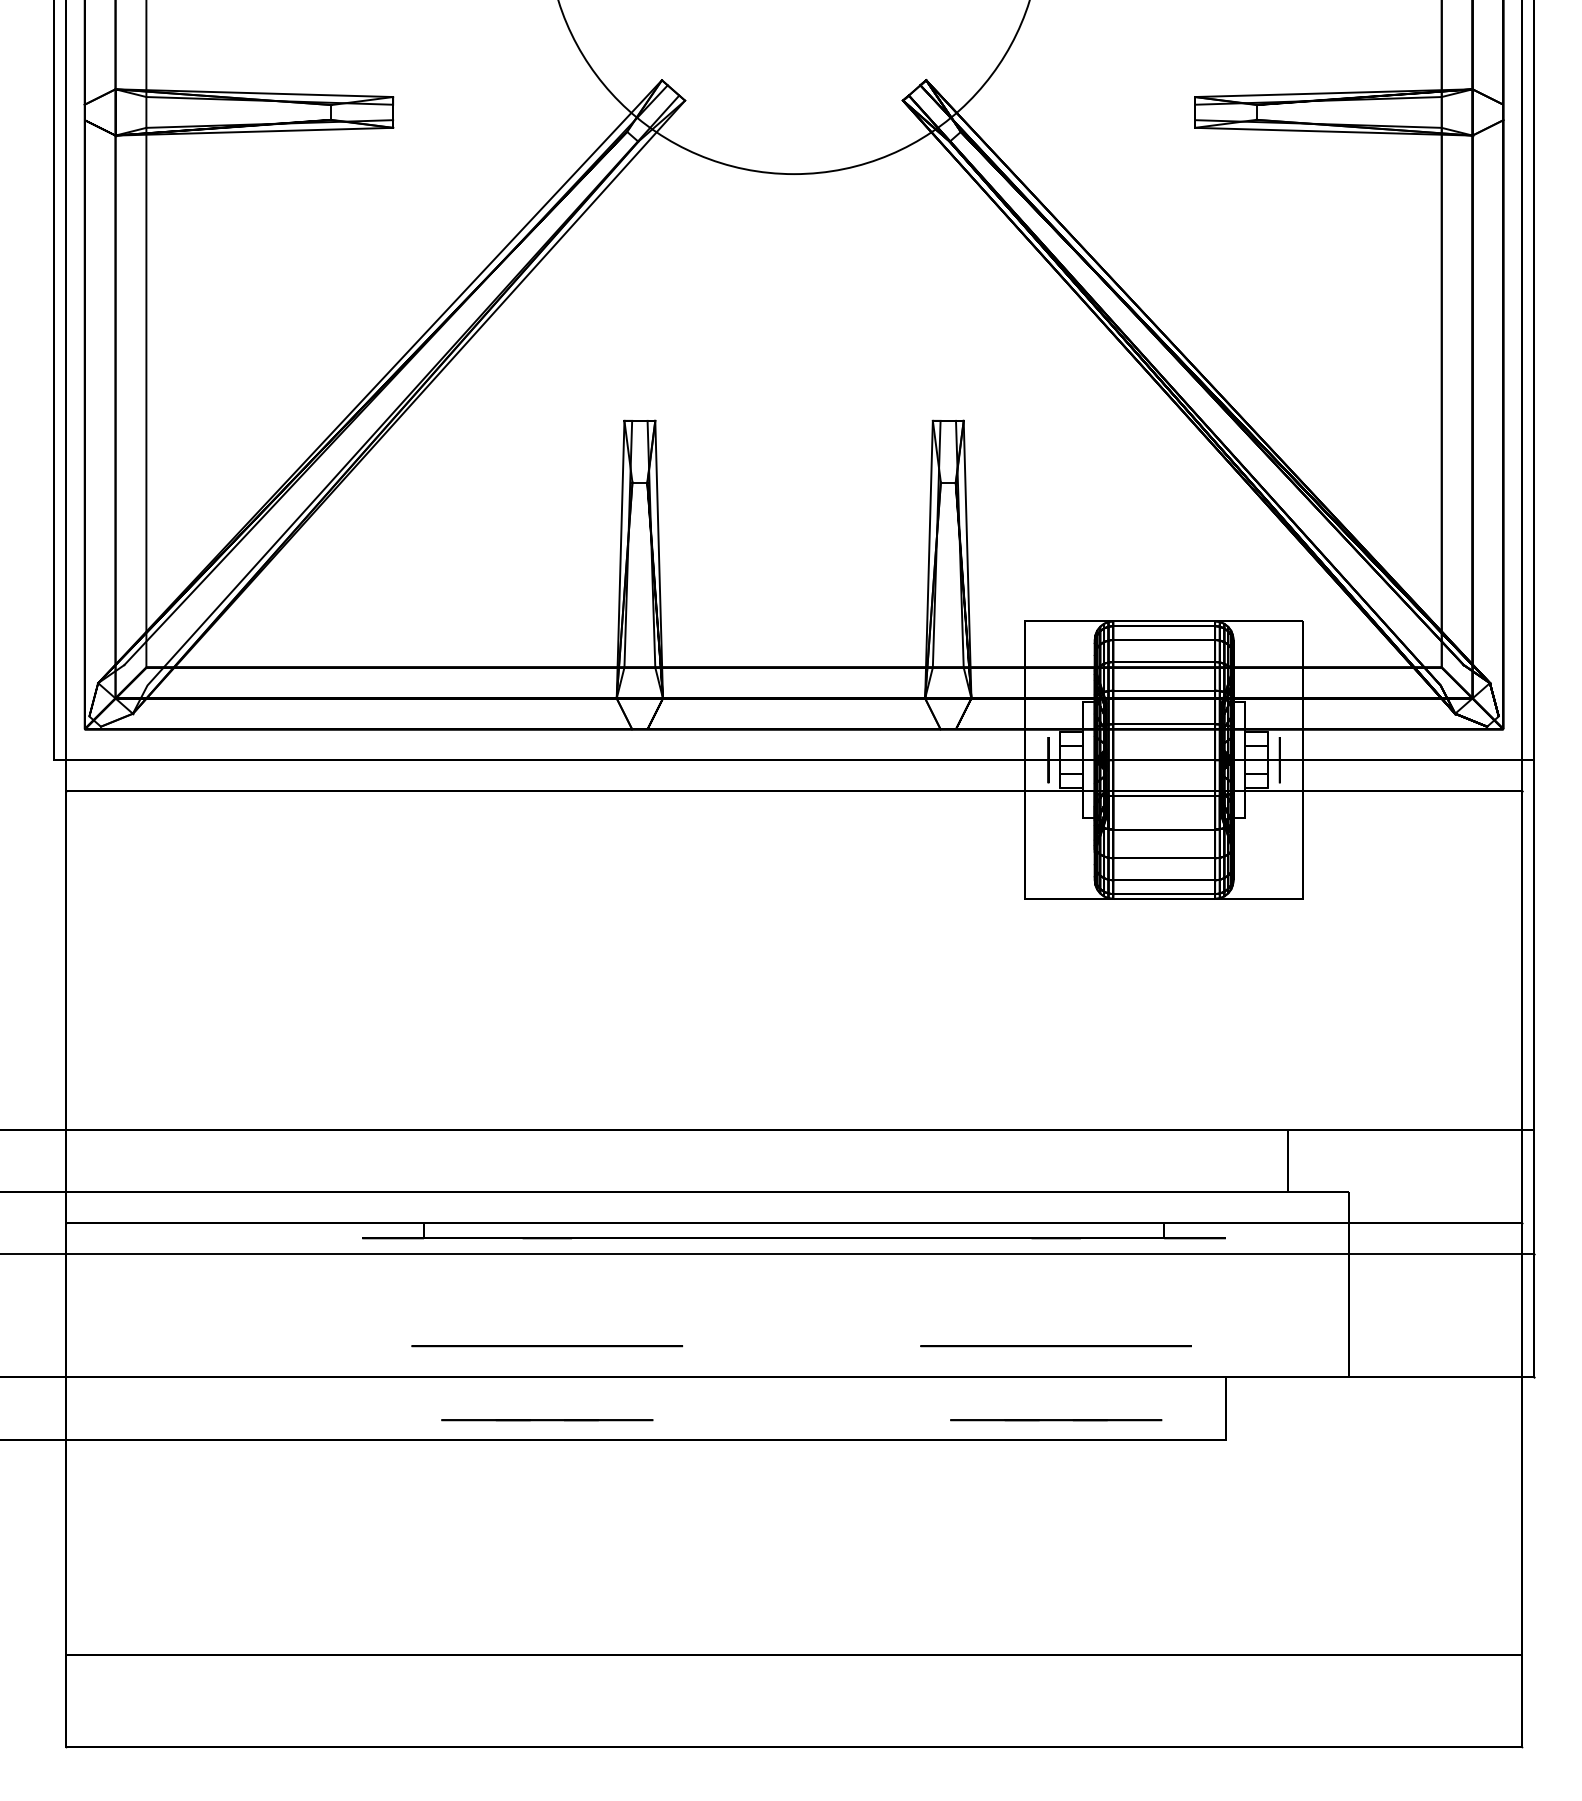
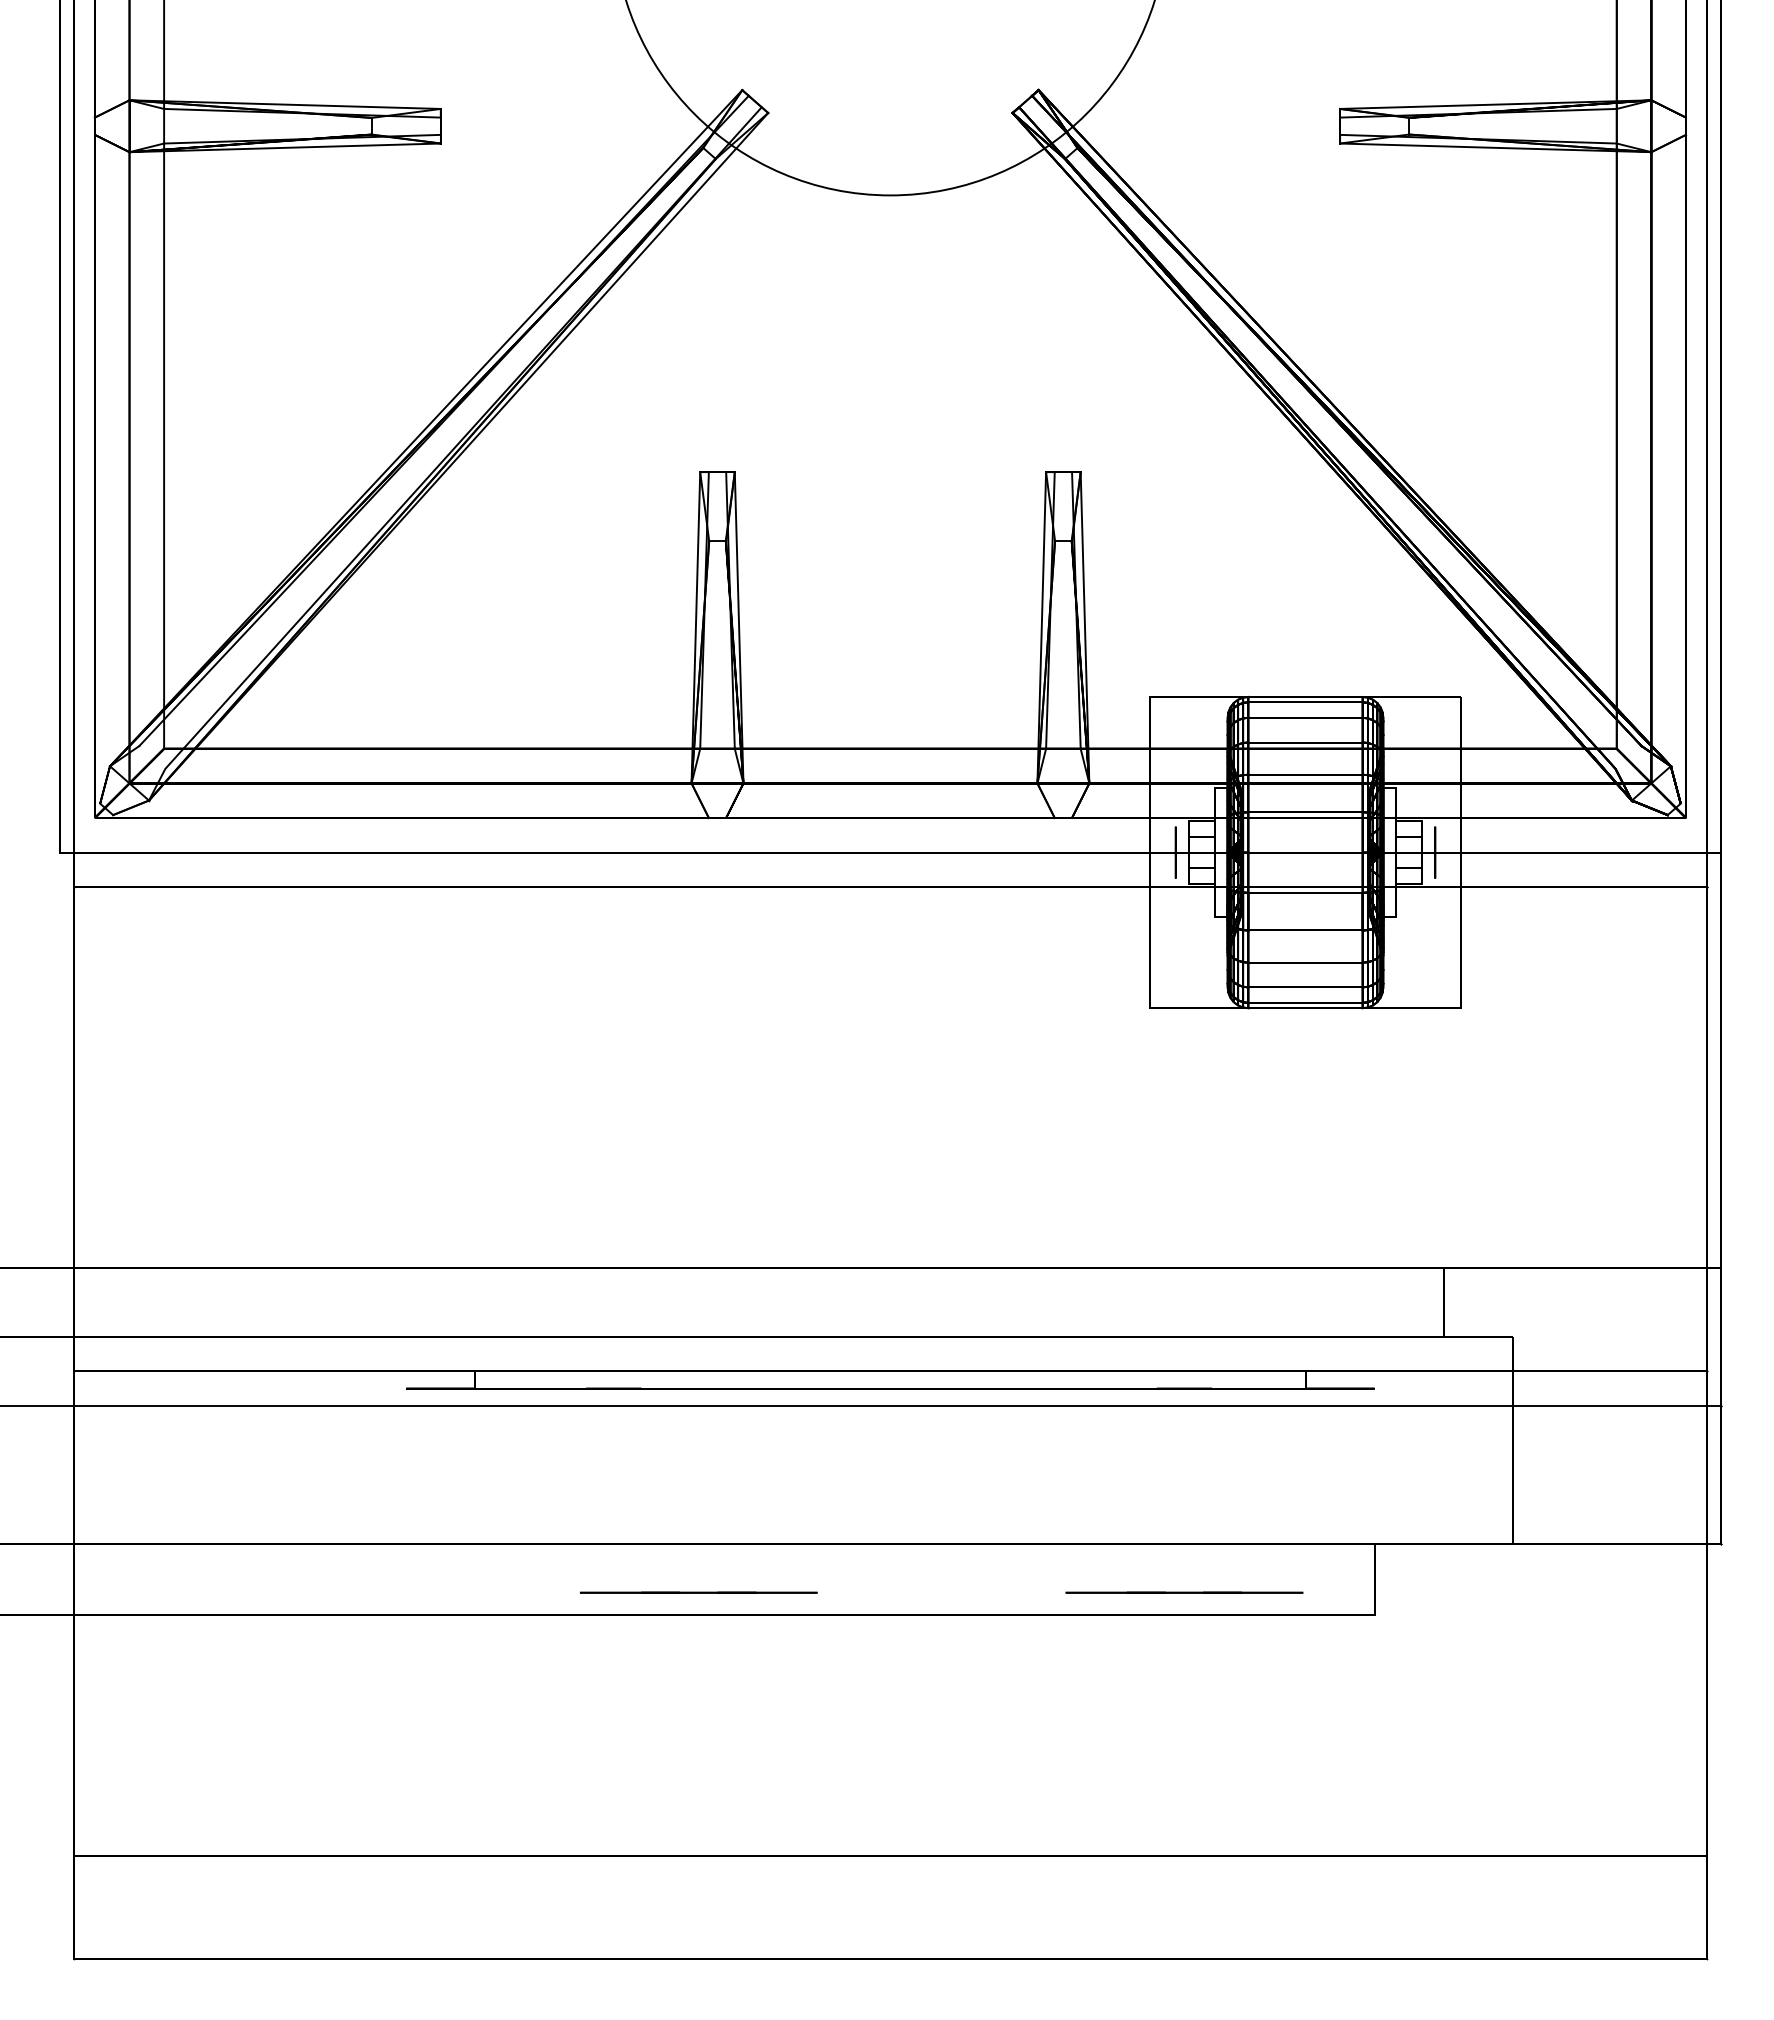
circle: (547, 1345) -> (613, 1509), removed
circle: (1056, 1345) -> (1184, 1509), removed
line: (547, 1419) -> (698, 1592), moved

